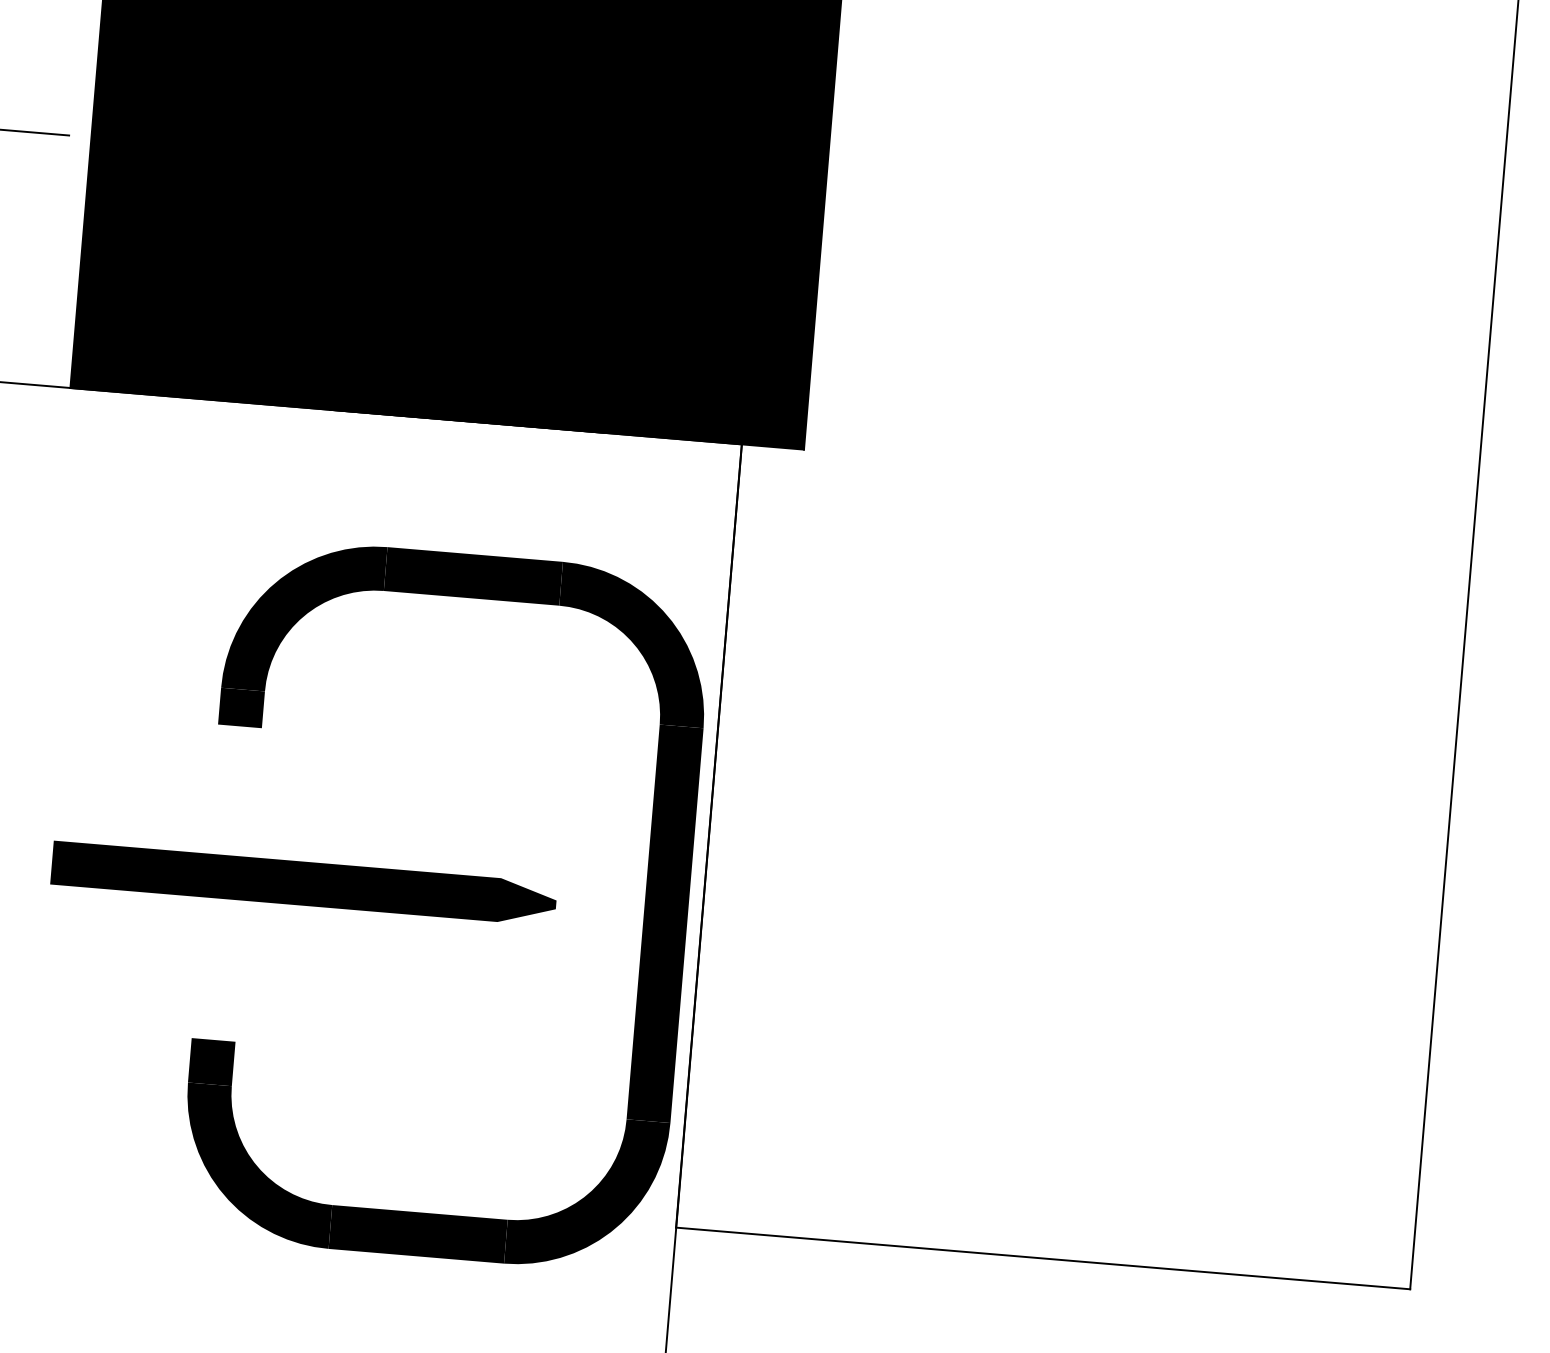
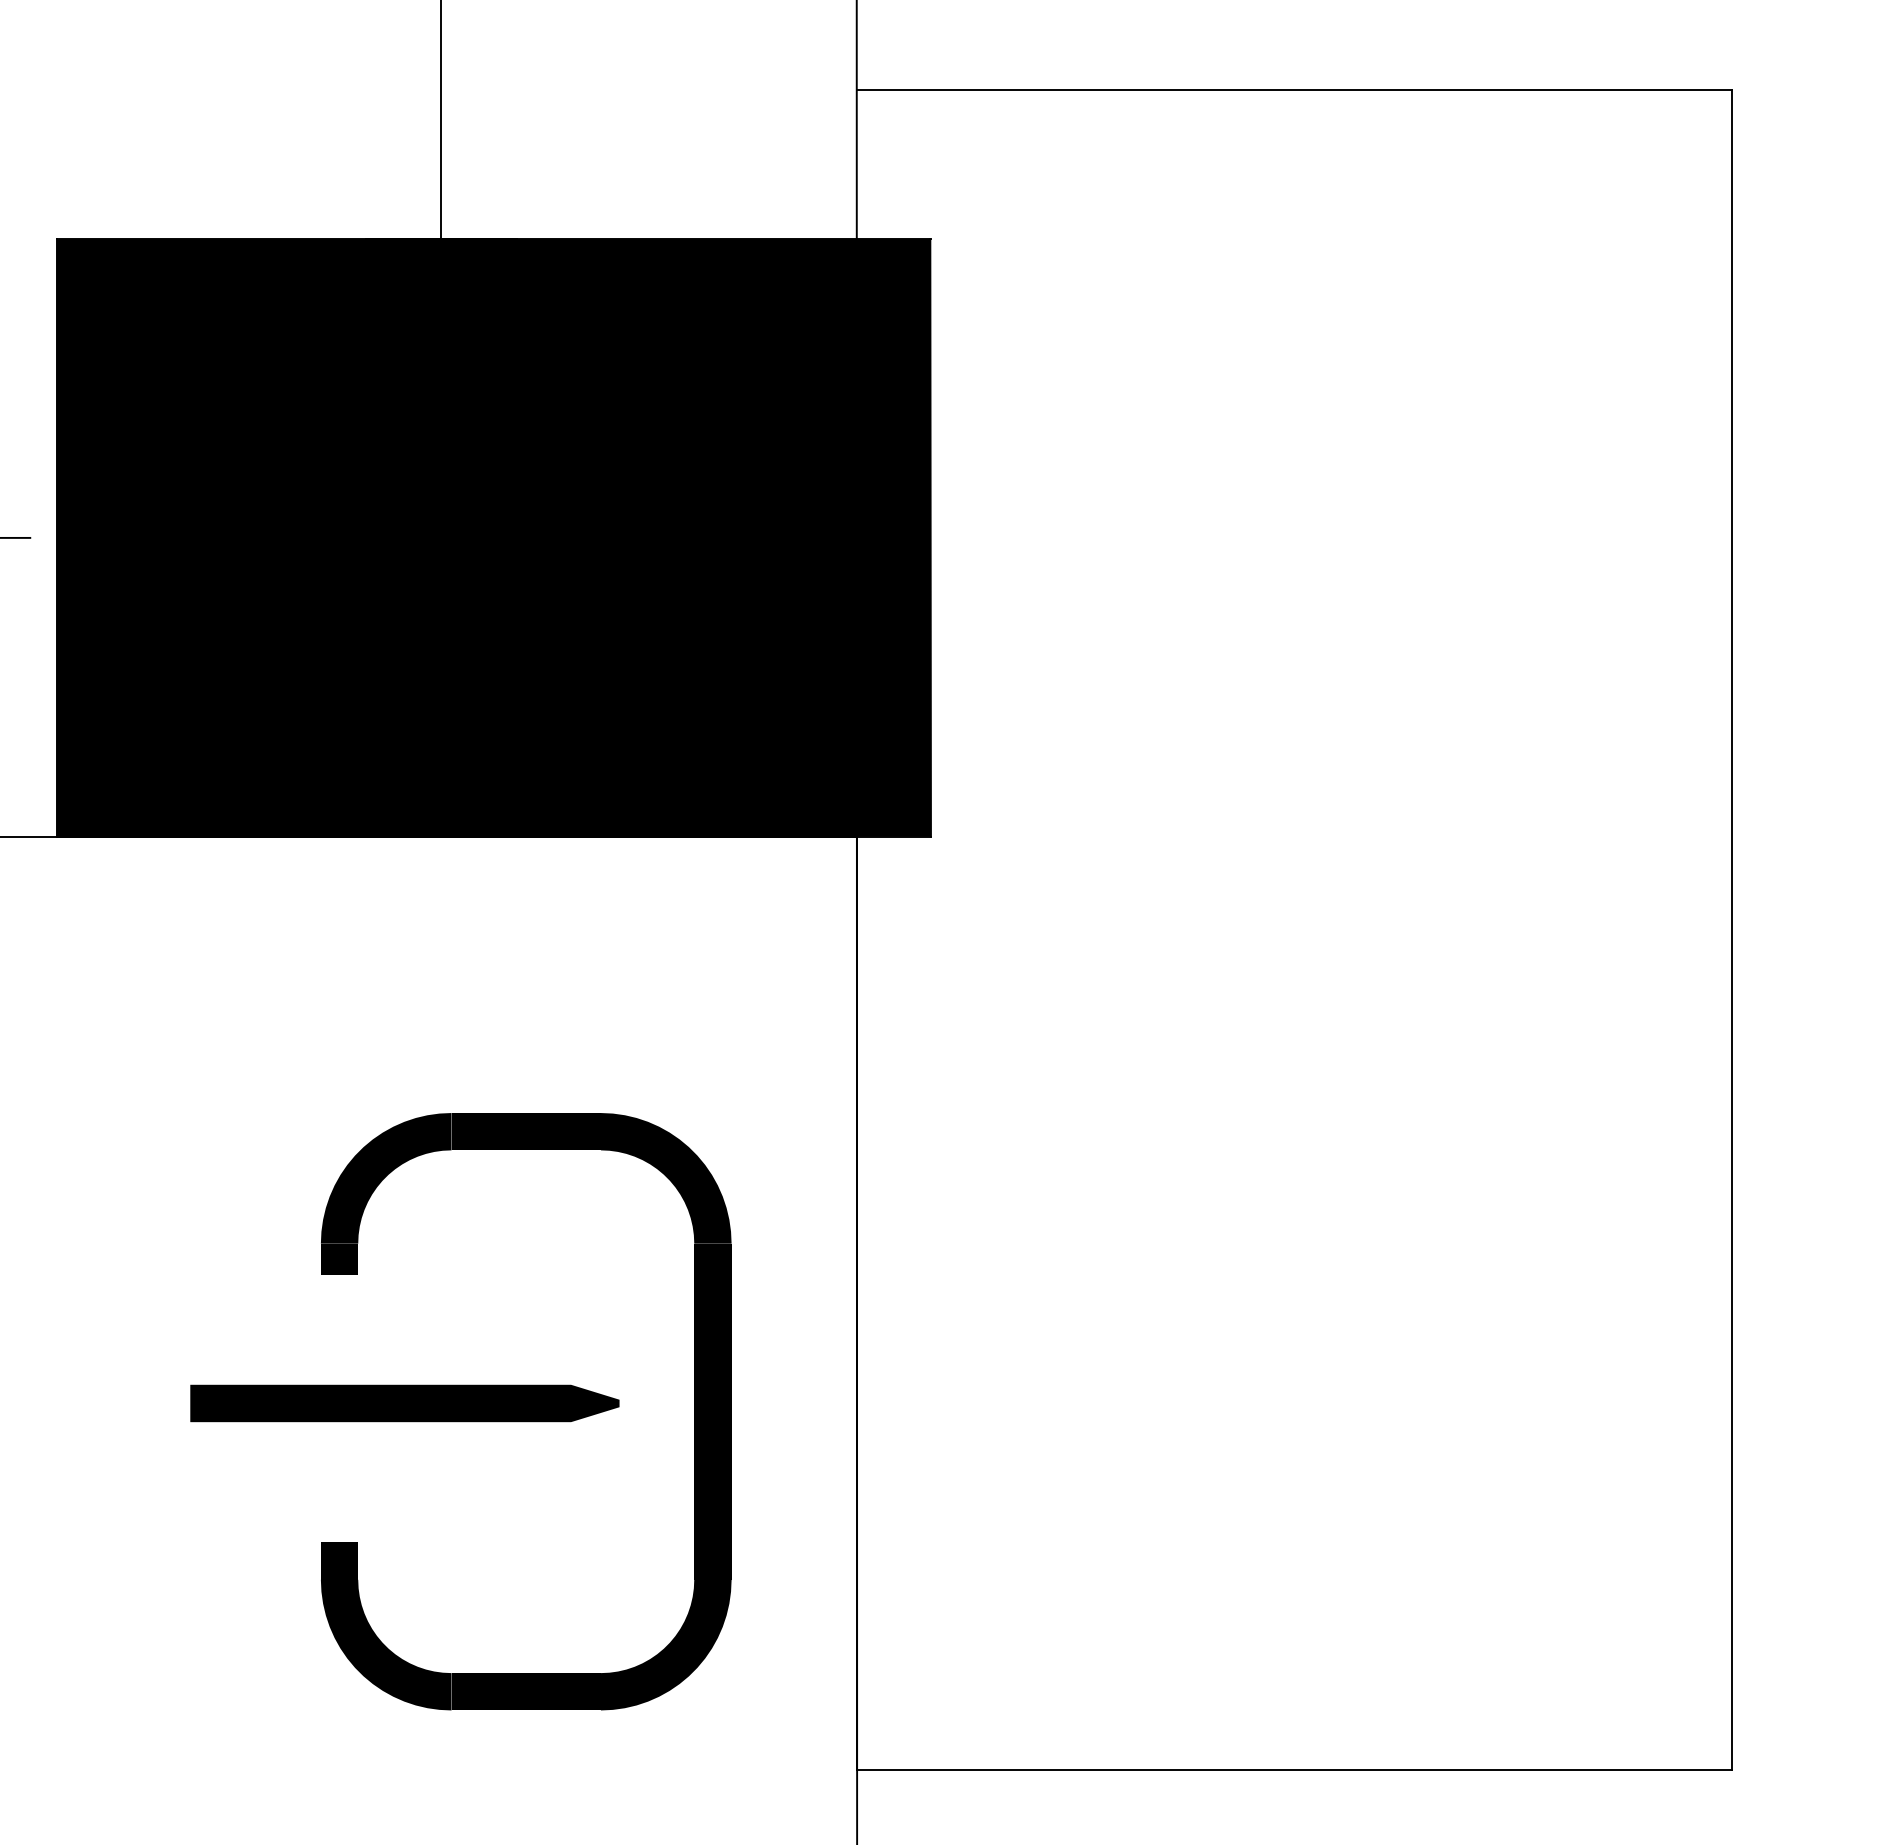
part: (368, 898) -> (460, 1411), size x0.71

